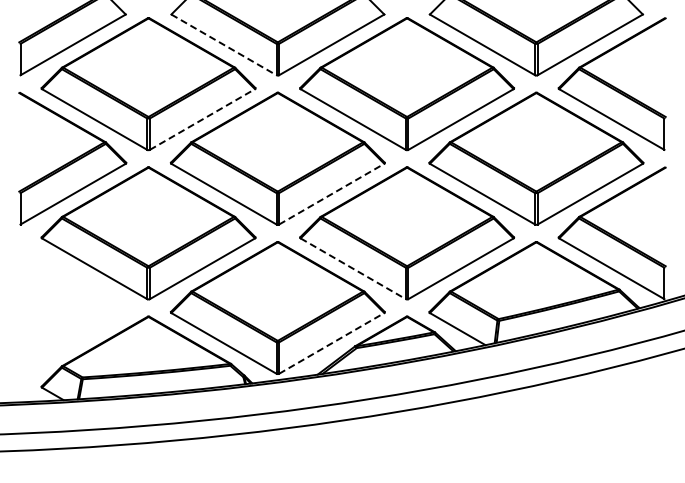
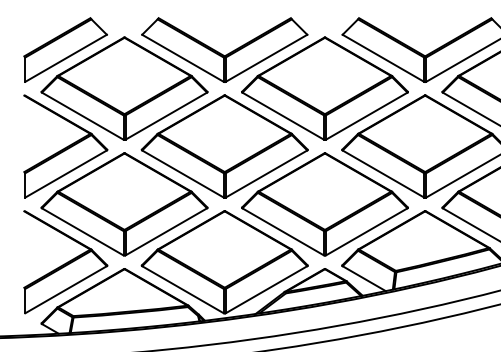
line: (223, 44) -> (182, 58), dashed -> solid
line: (202, 119) -> (166, 116), dashed -> solid
line: (331, 194) -> (266, 174), dashed -> solid
line: (353, 268) -> (283, 231), dashed -> solid
part: (72, 307) -> (65, 261), added
line: (331, 343) -> (266, 289), dashed -> solid

